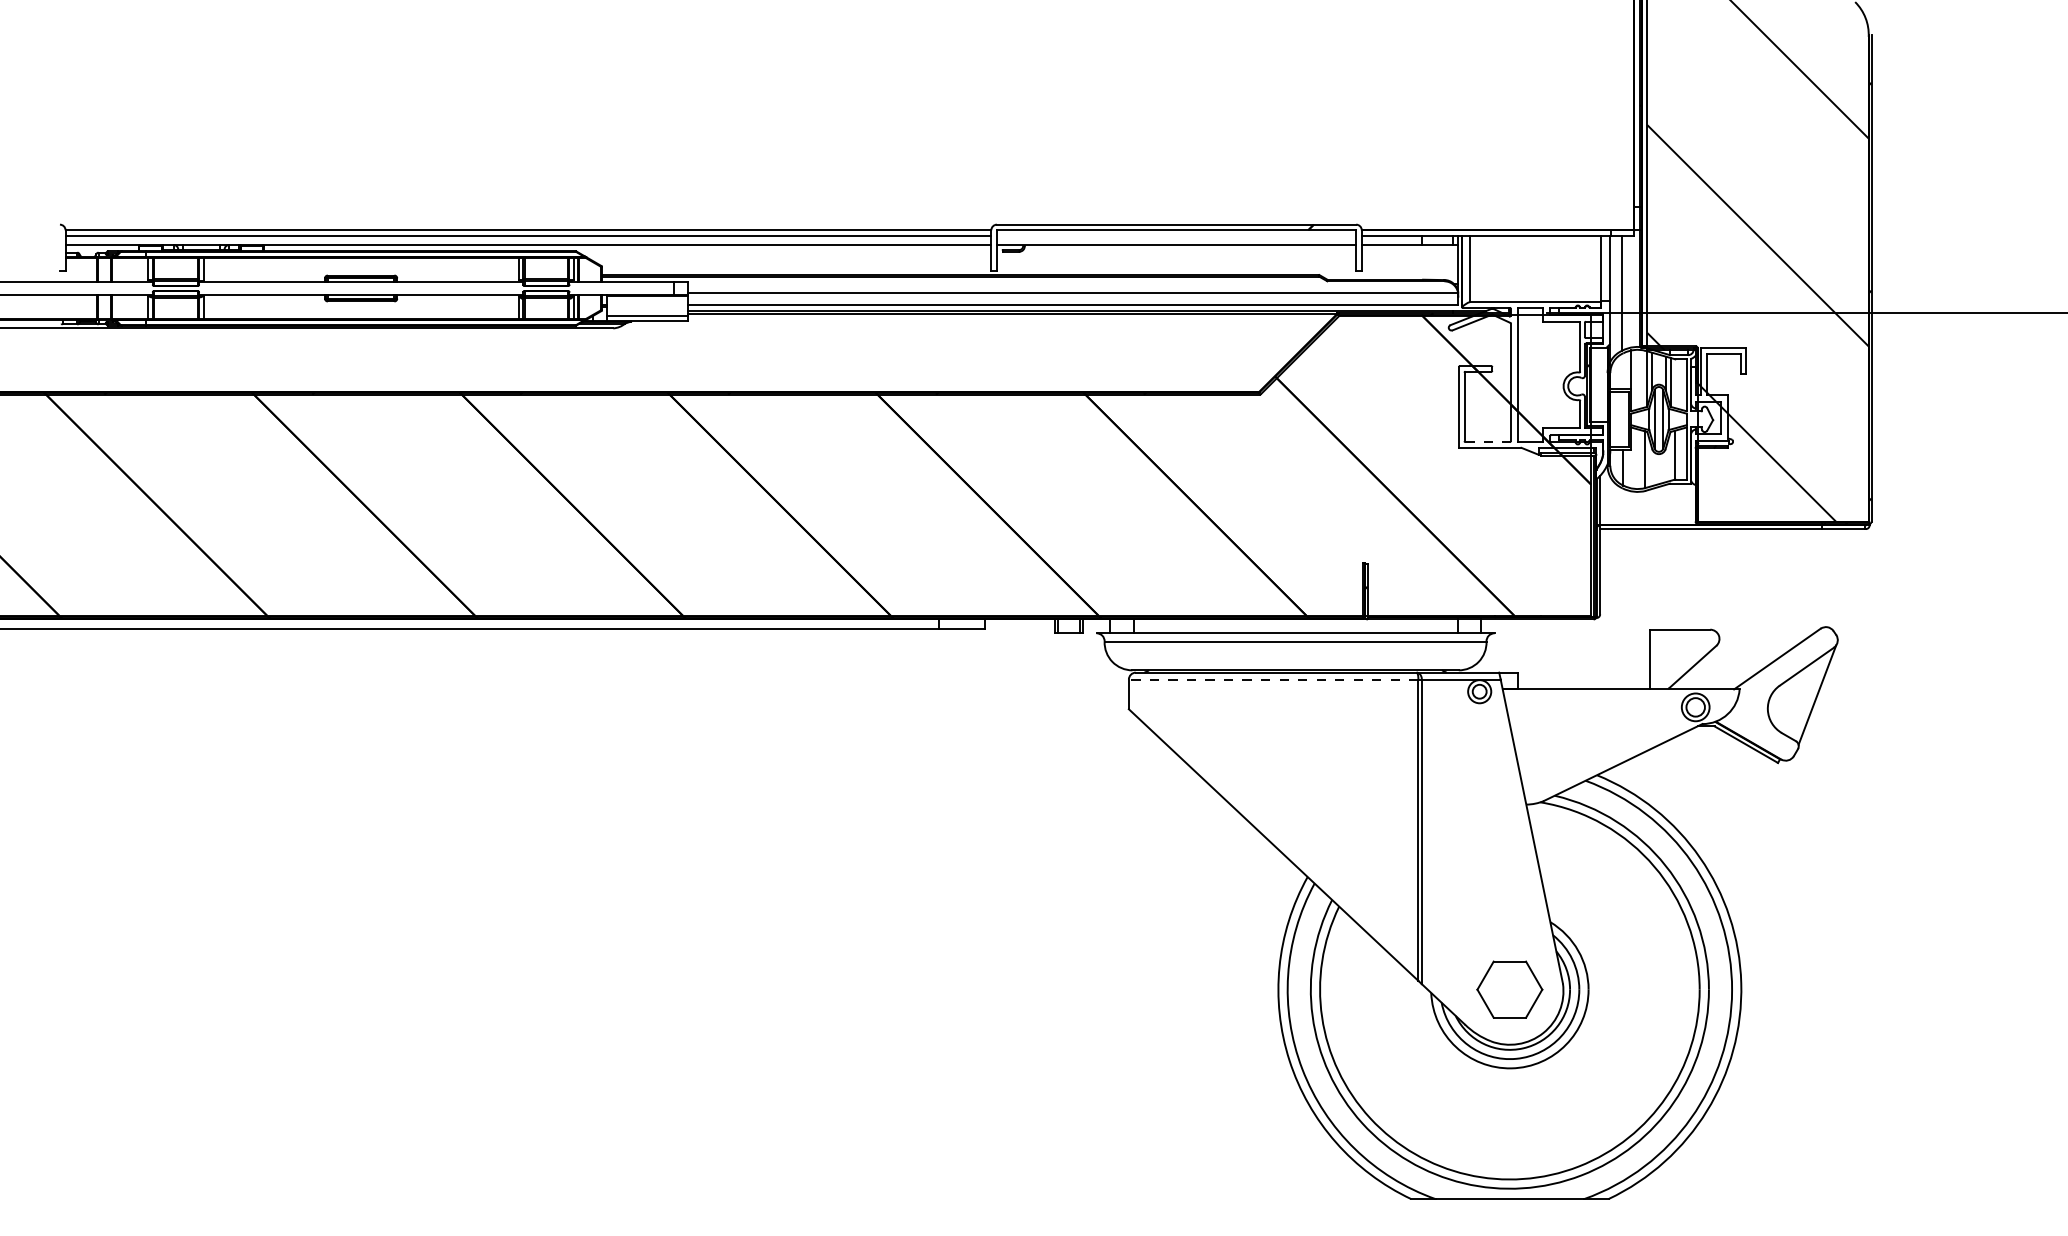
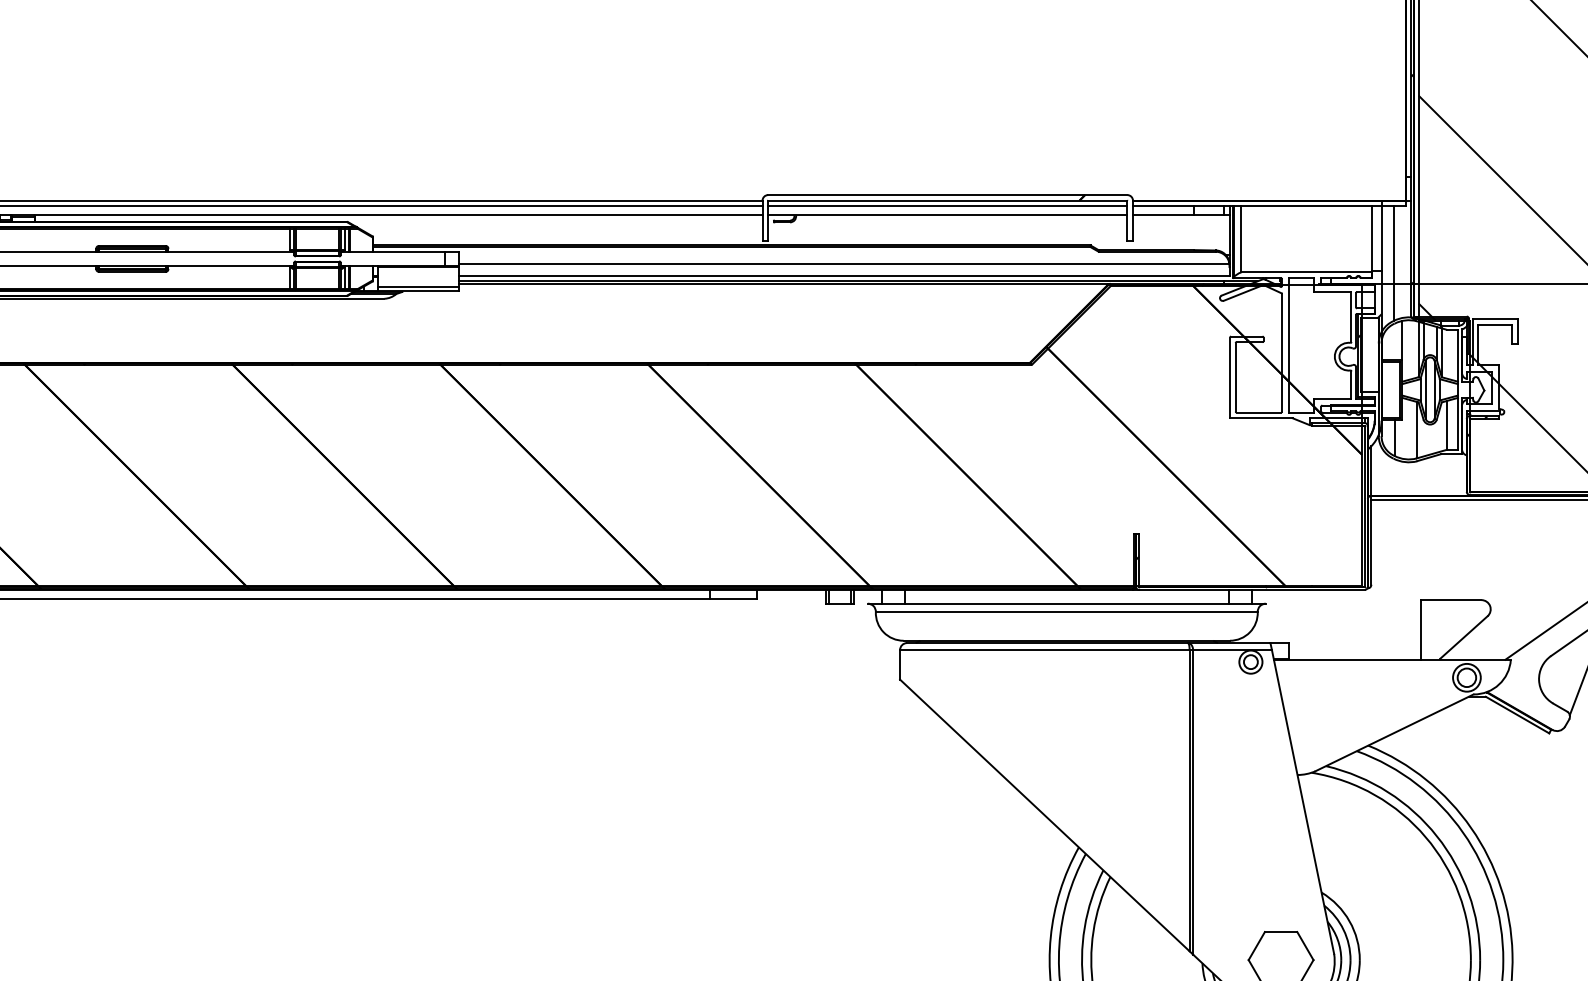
line: (1176, 235) -> (947, 205), added
line: (1488, 442) -> (1259, 412), dashed -> solid
line: (1273, 679) -> (1044, 649), dashed -> solid

